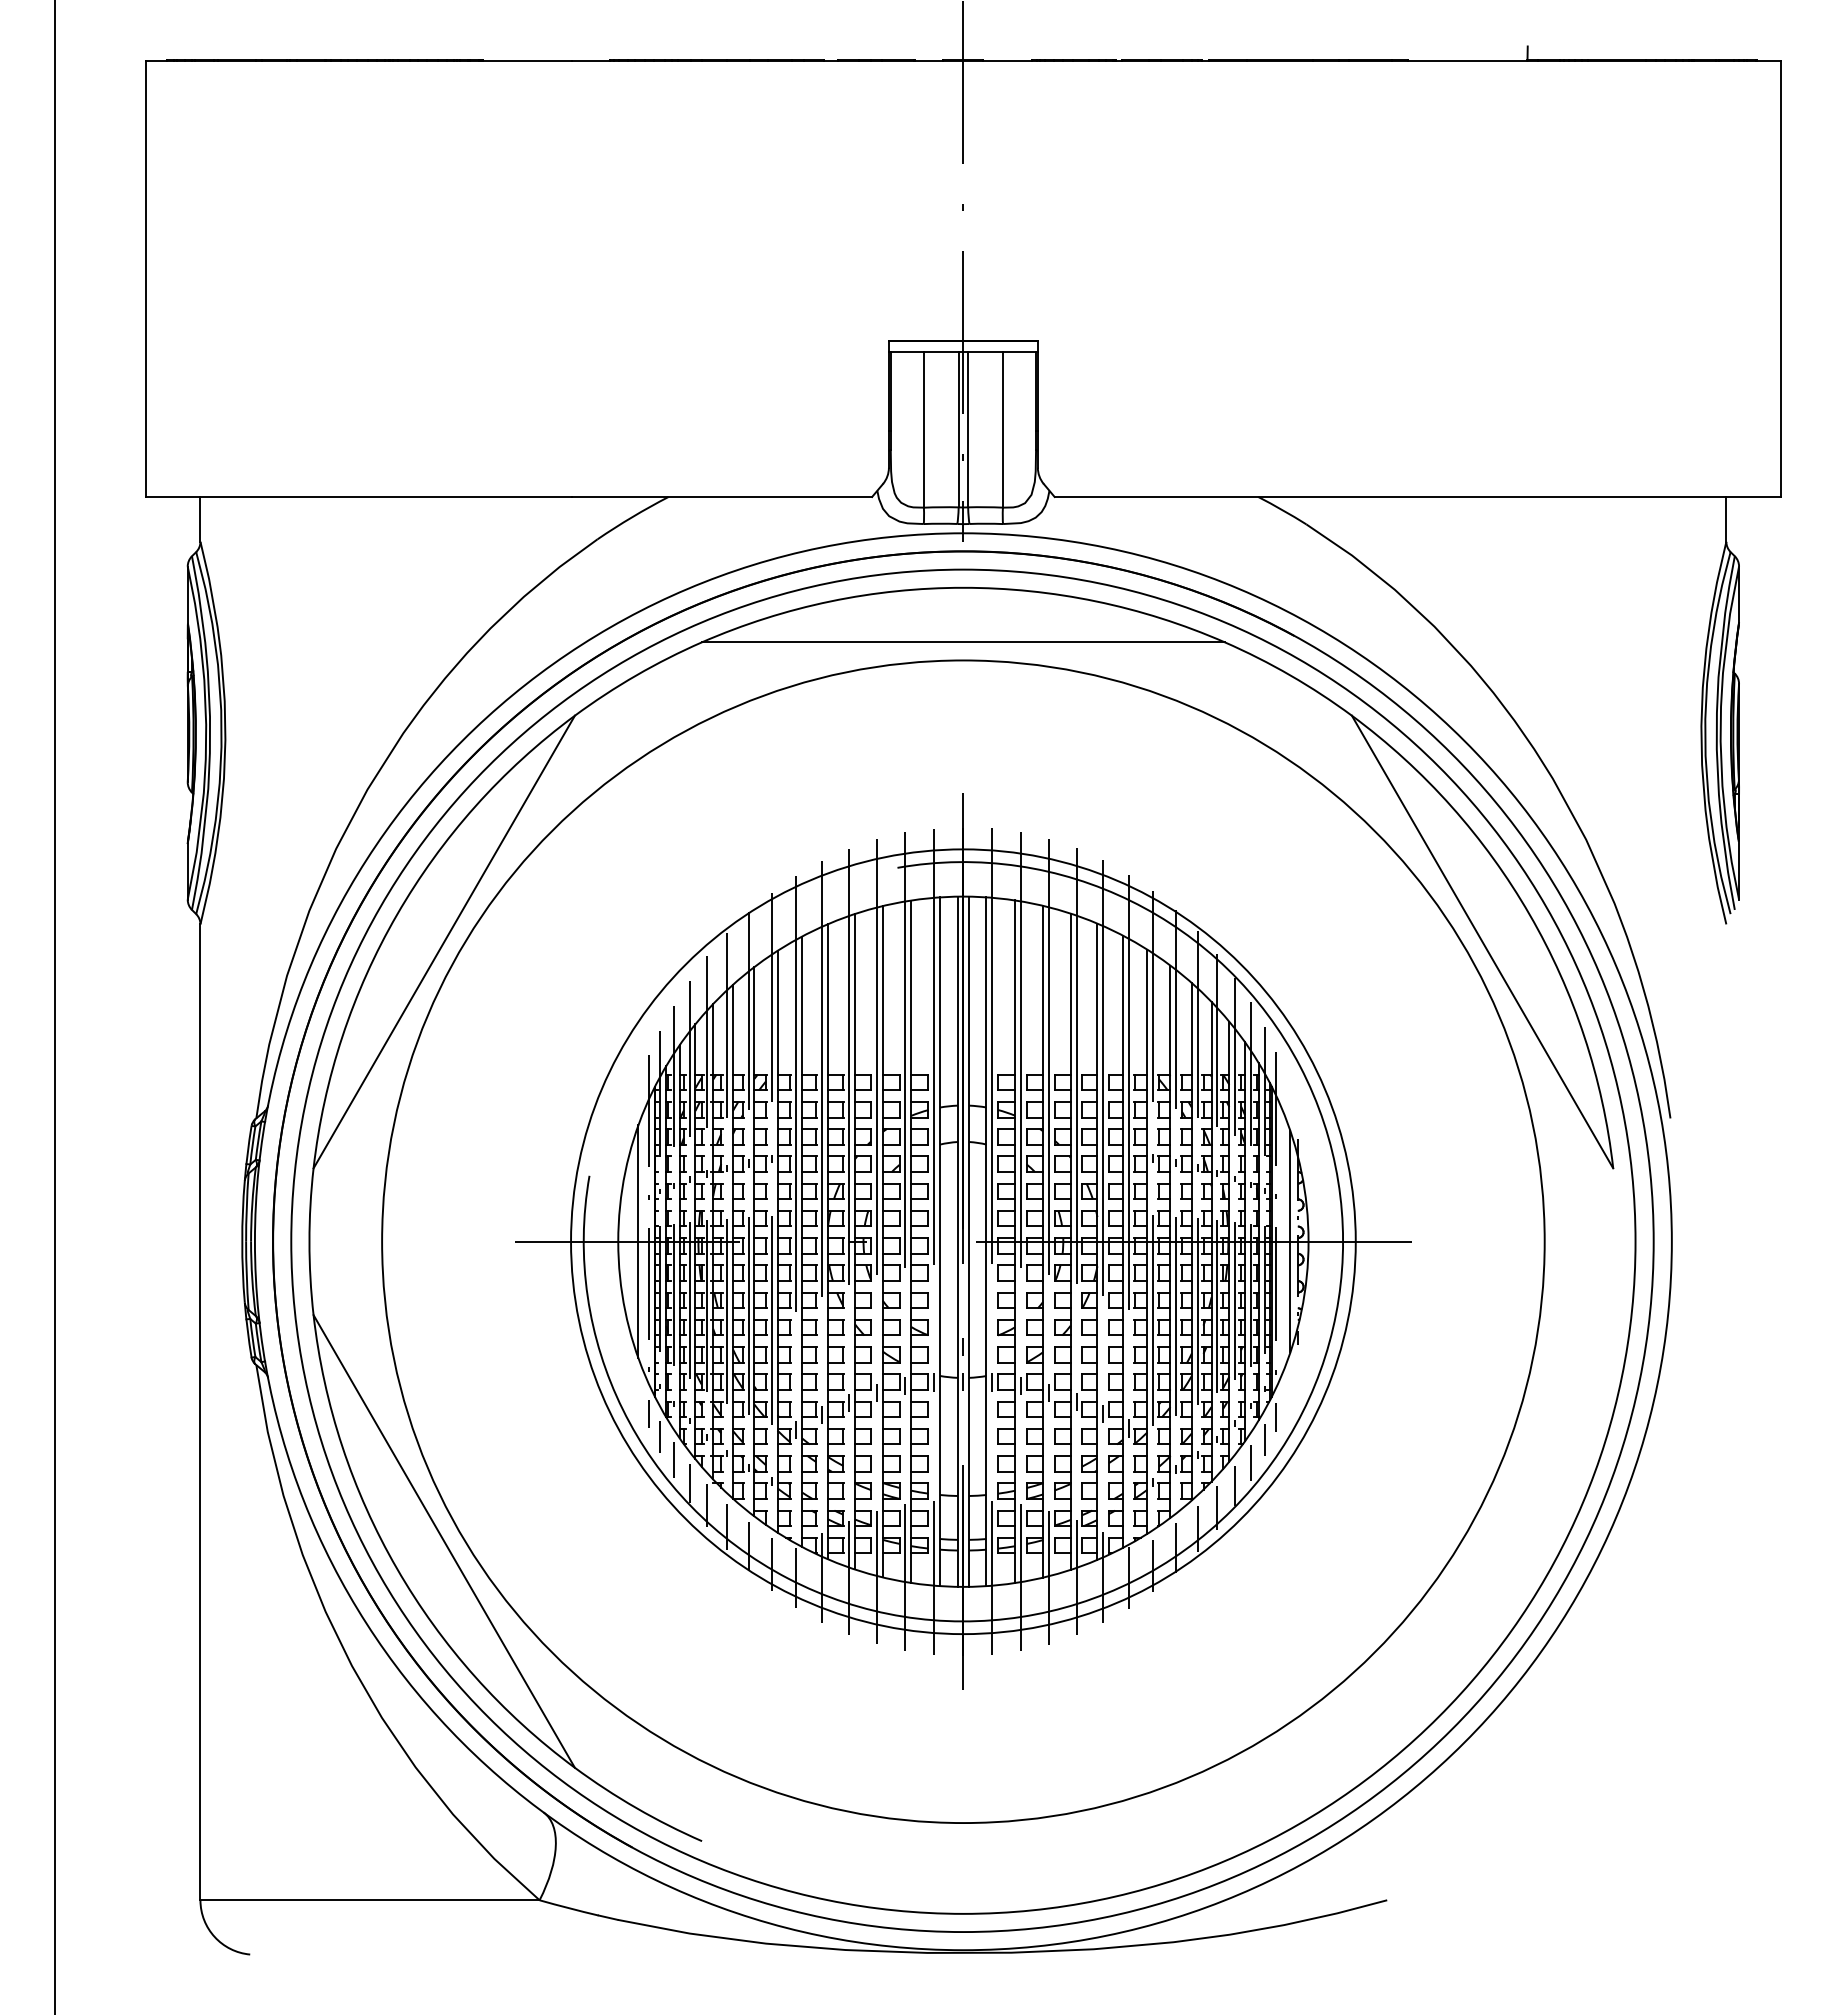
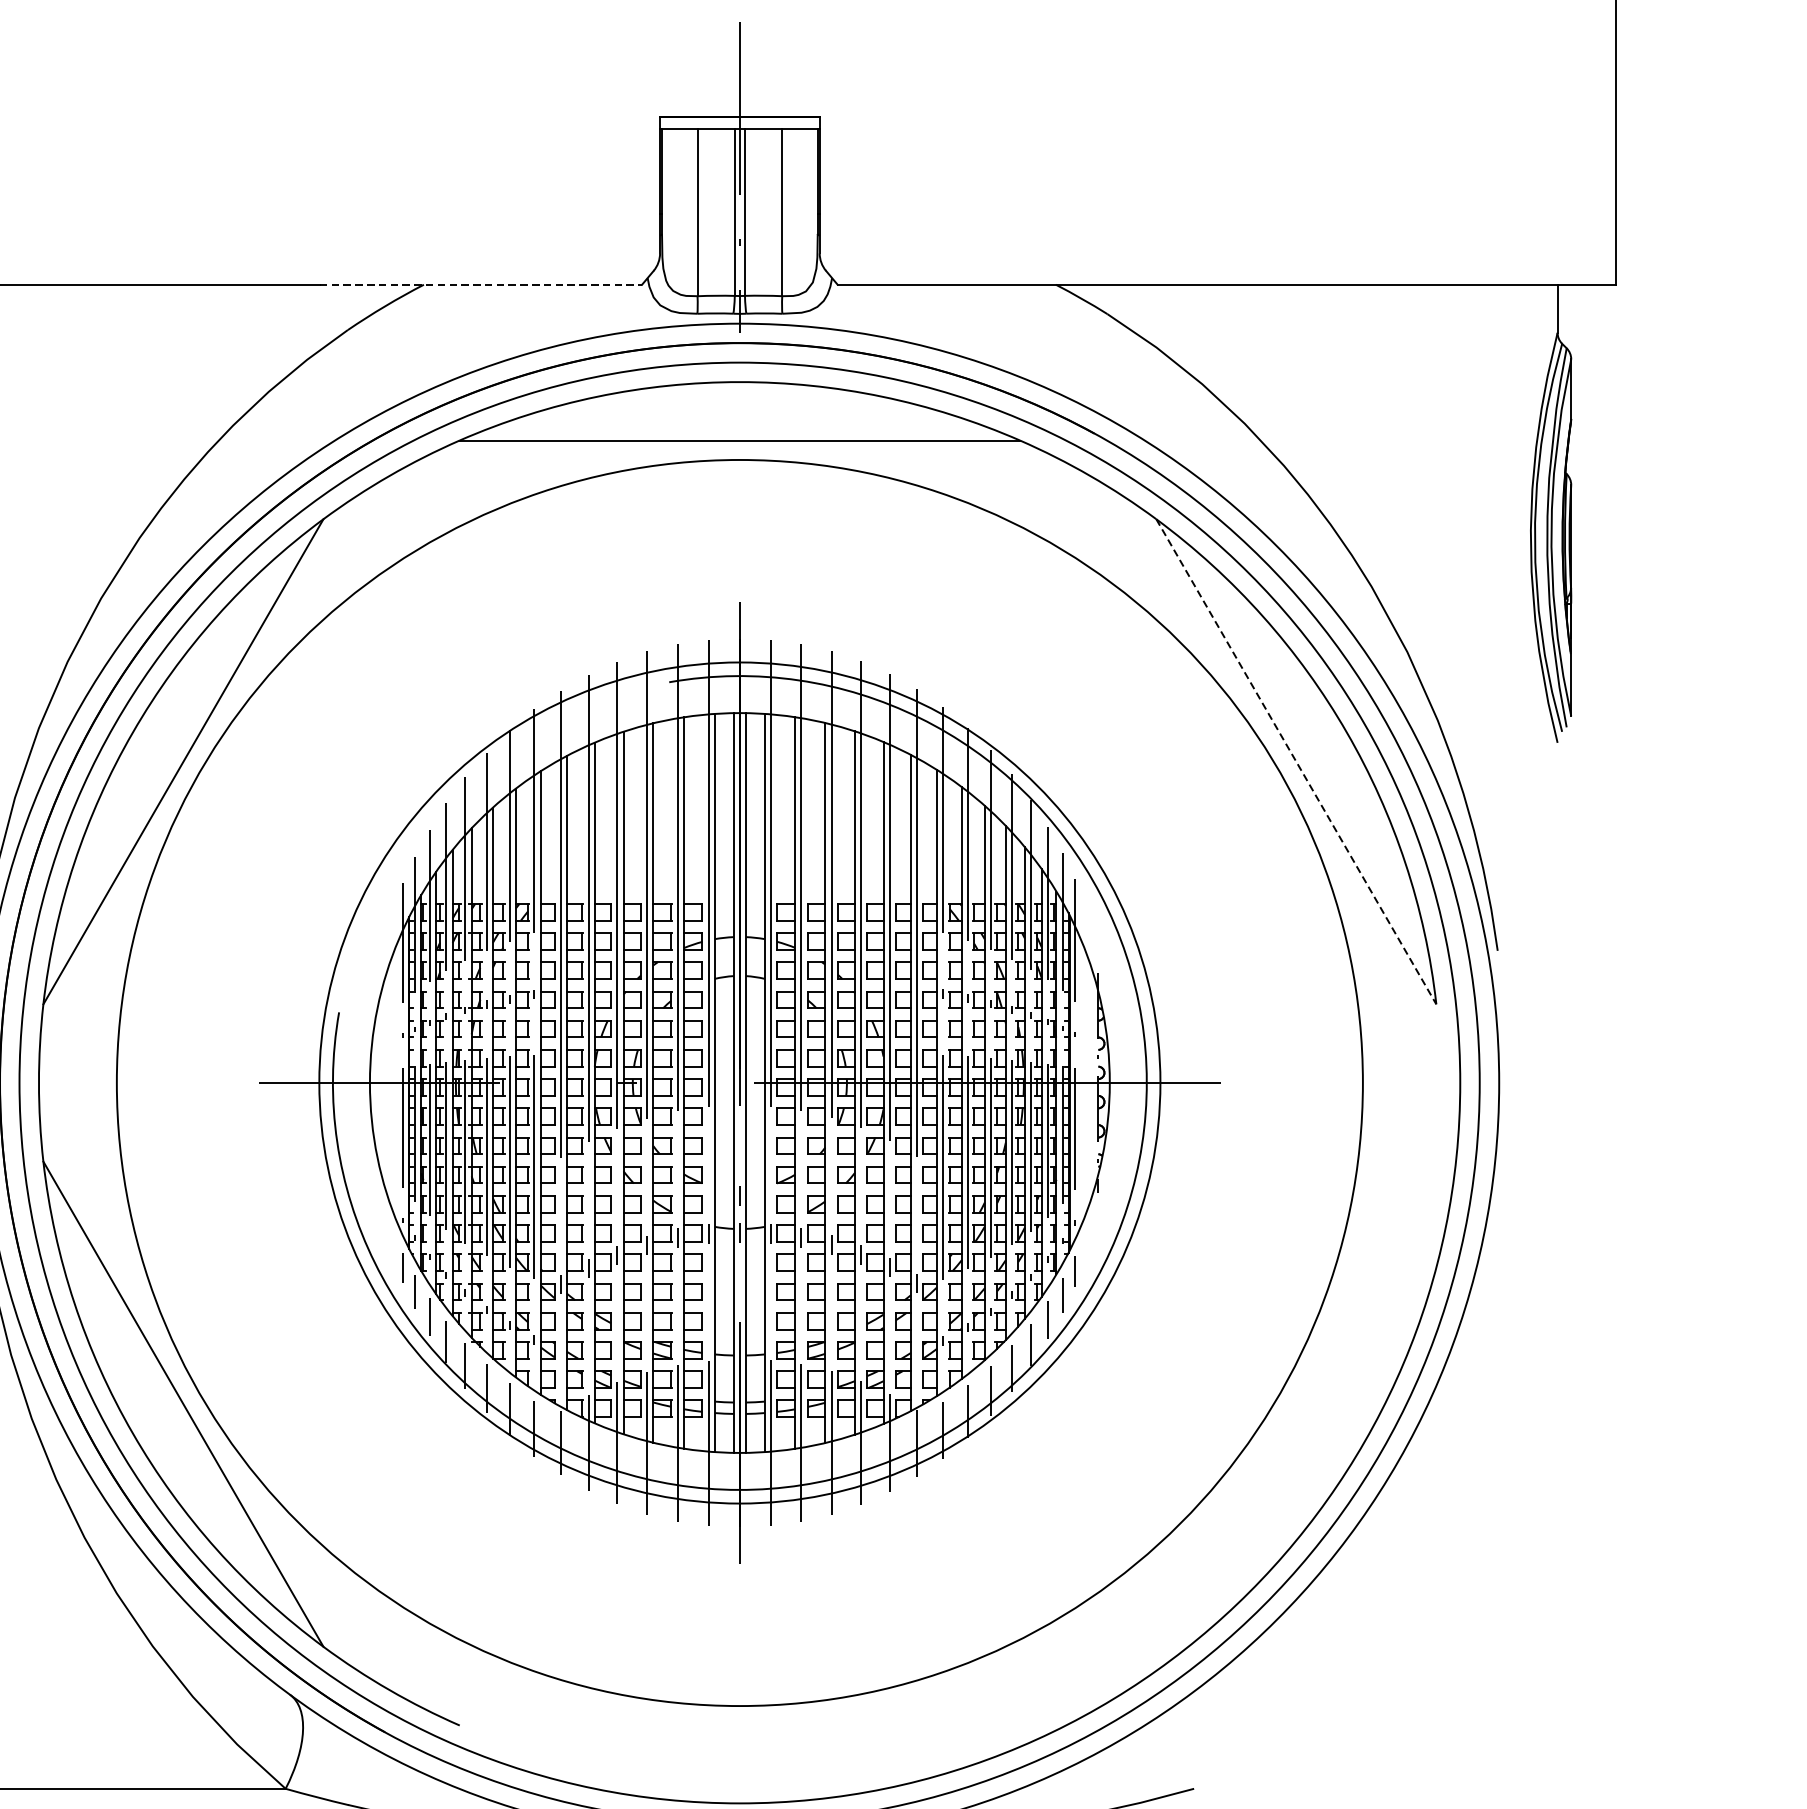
line: (722, 496) -> (481, 284), solid -> dashed
line: (1482, 942) -> (1296, 762), solid -> dashed
line: (638, 1241) -> (391, 1082), removed
line: (1290, 1241) -> (1090, 1082), removed

